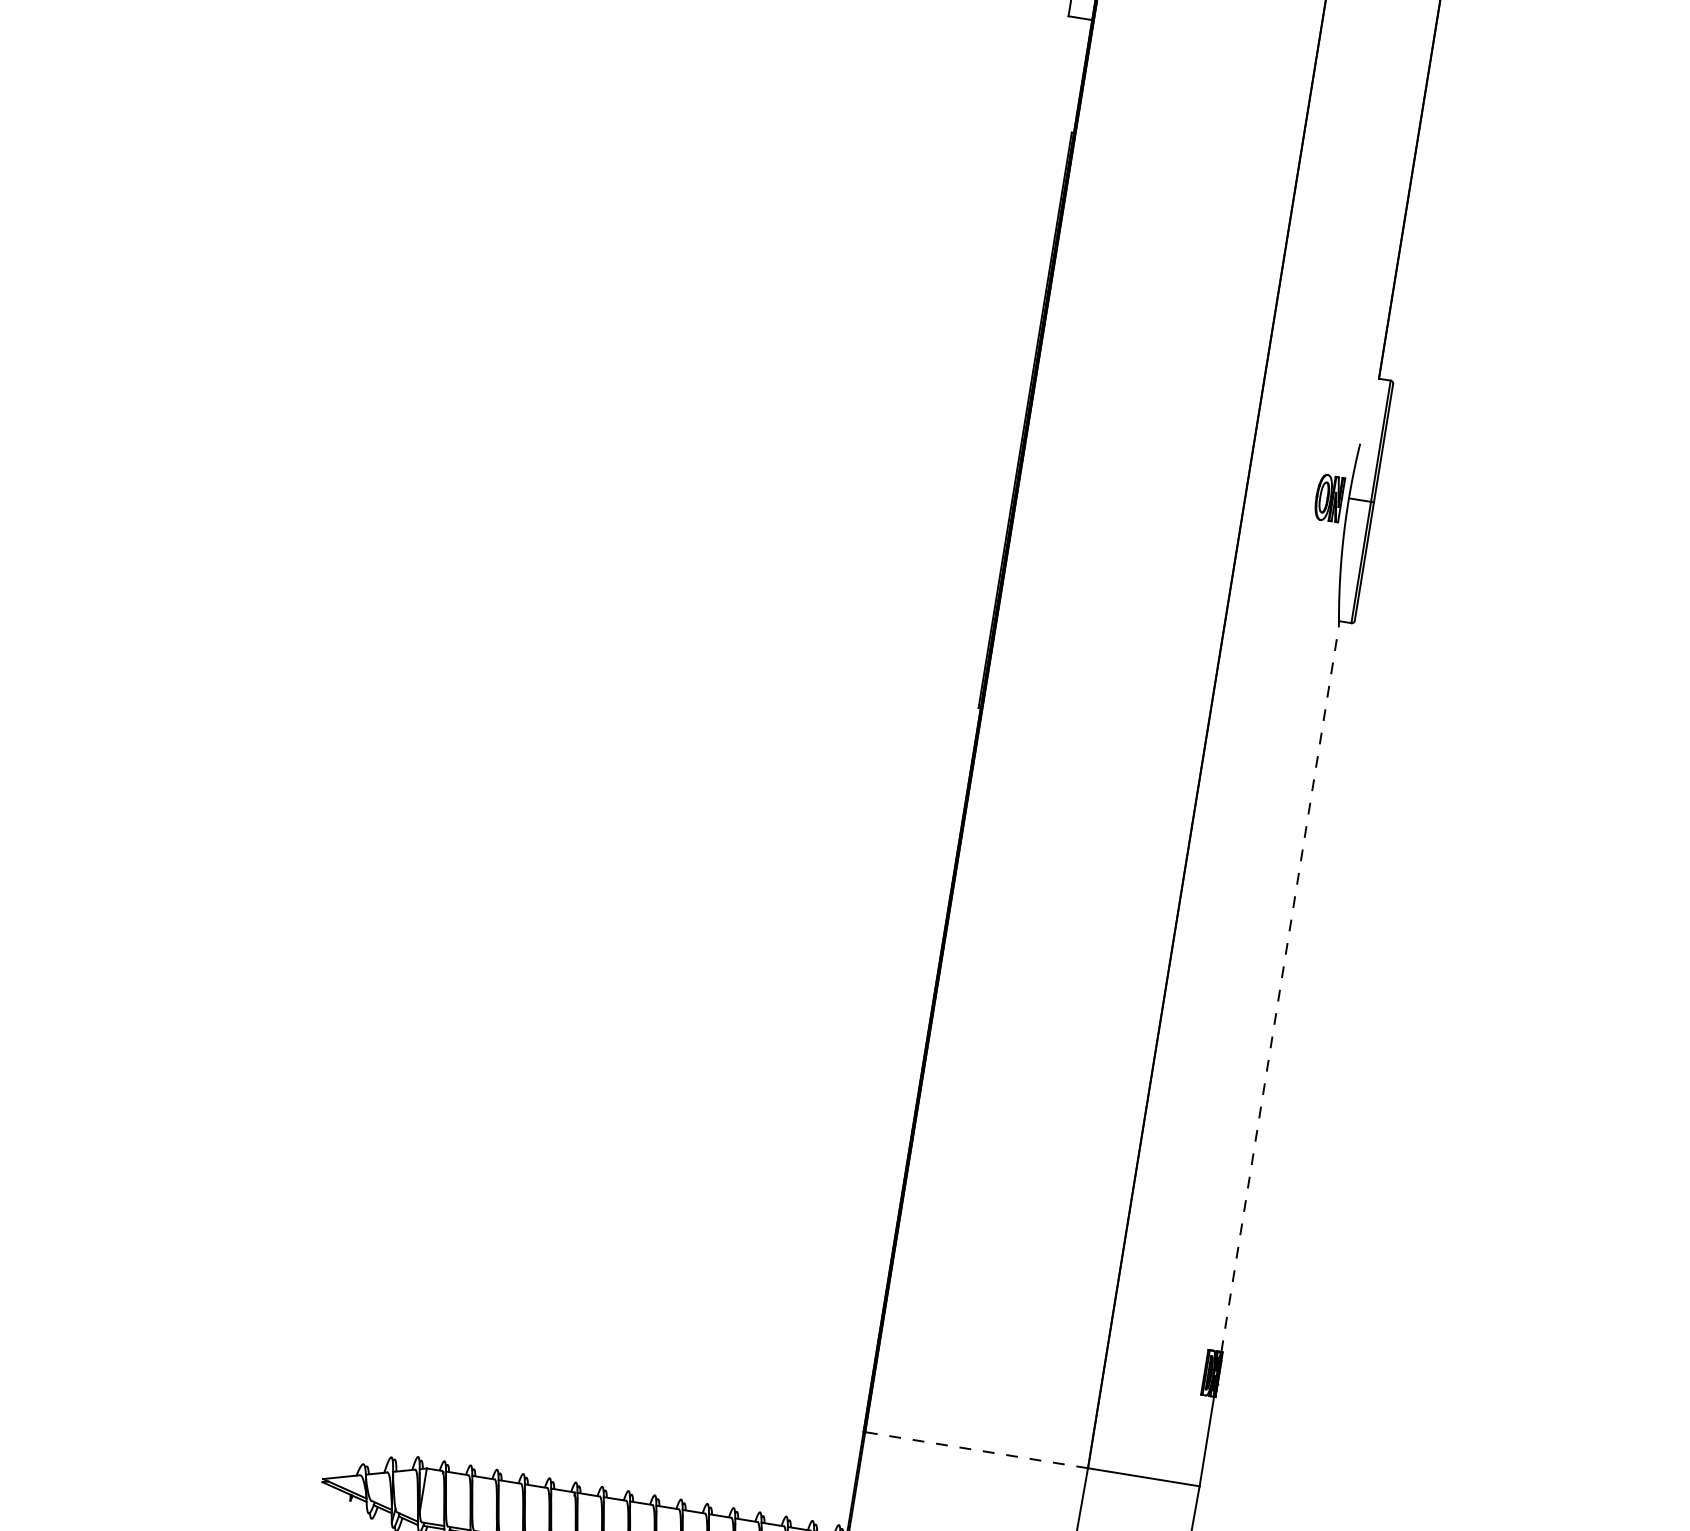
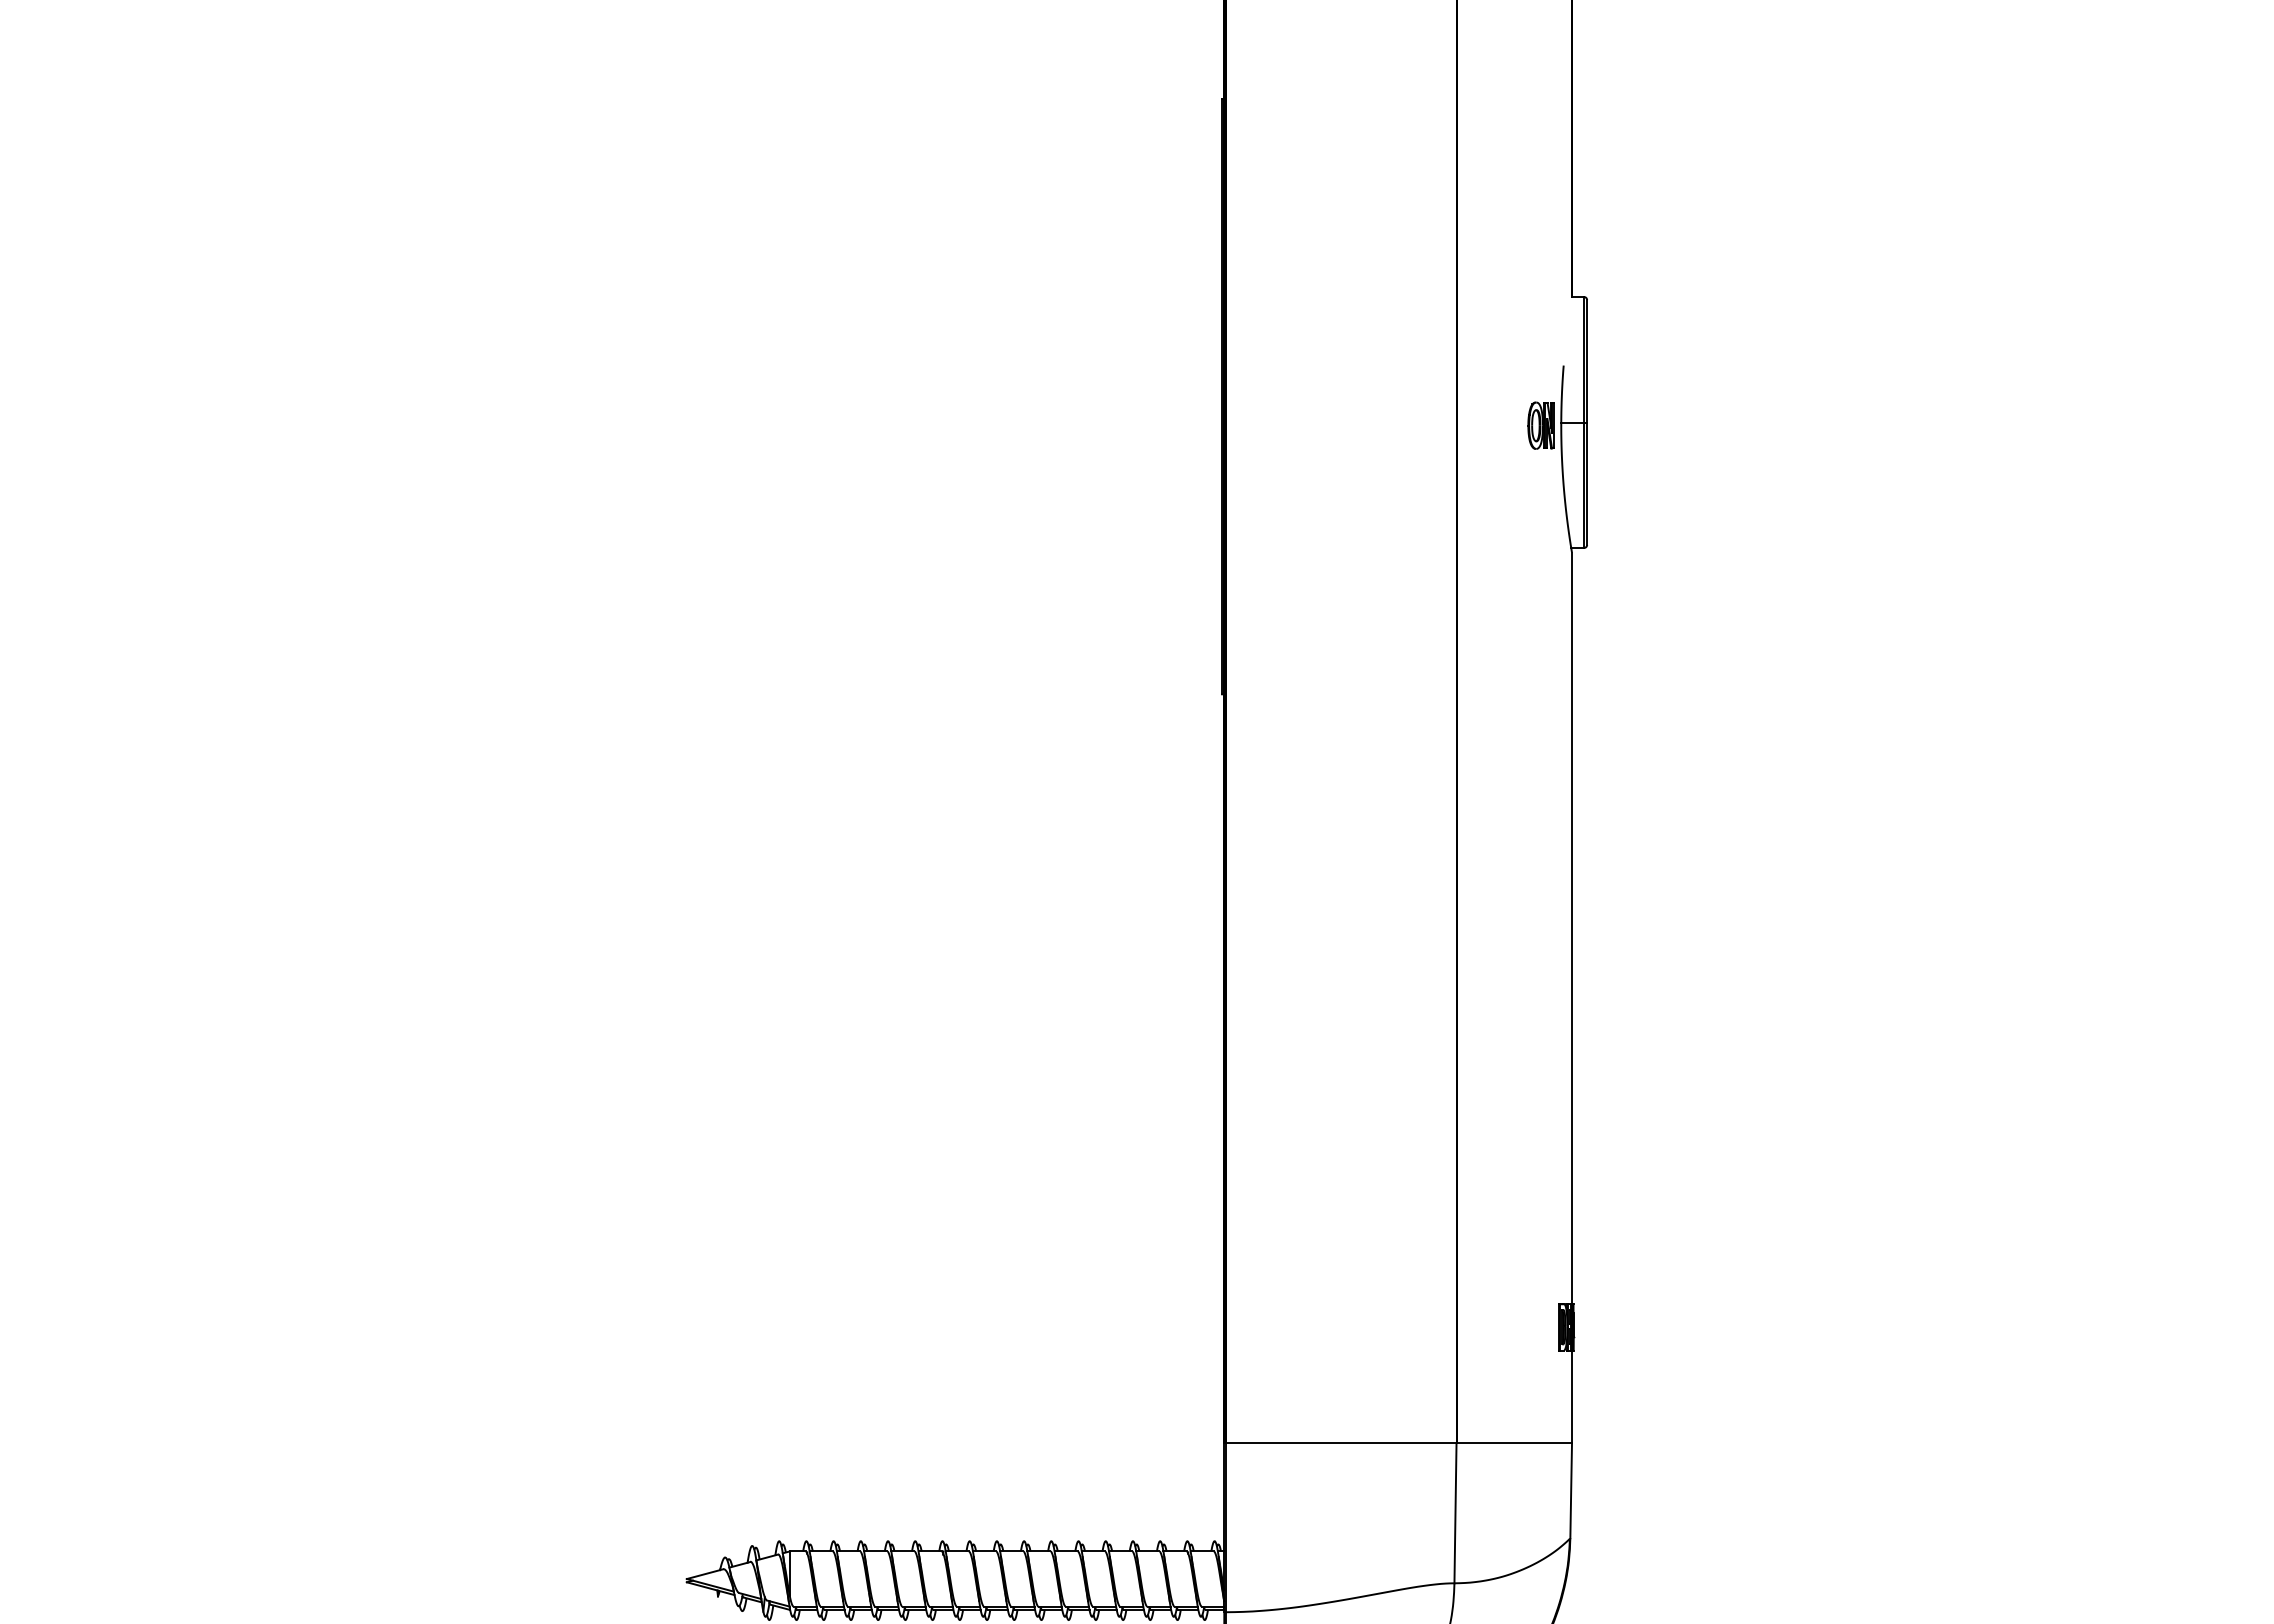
line: (1280, 989) -> (1572, 928), dashed -> solid
line: (975, 1450) -> (1340, 1443), dashed -> solid

